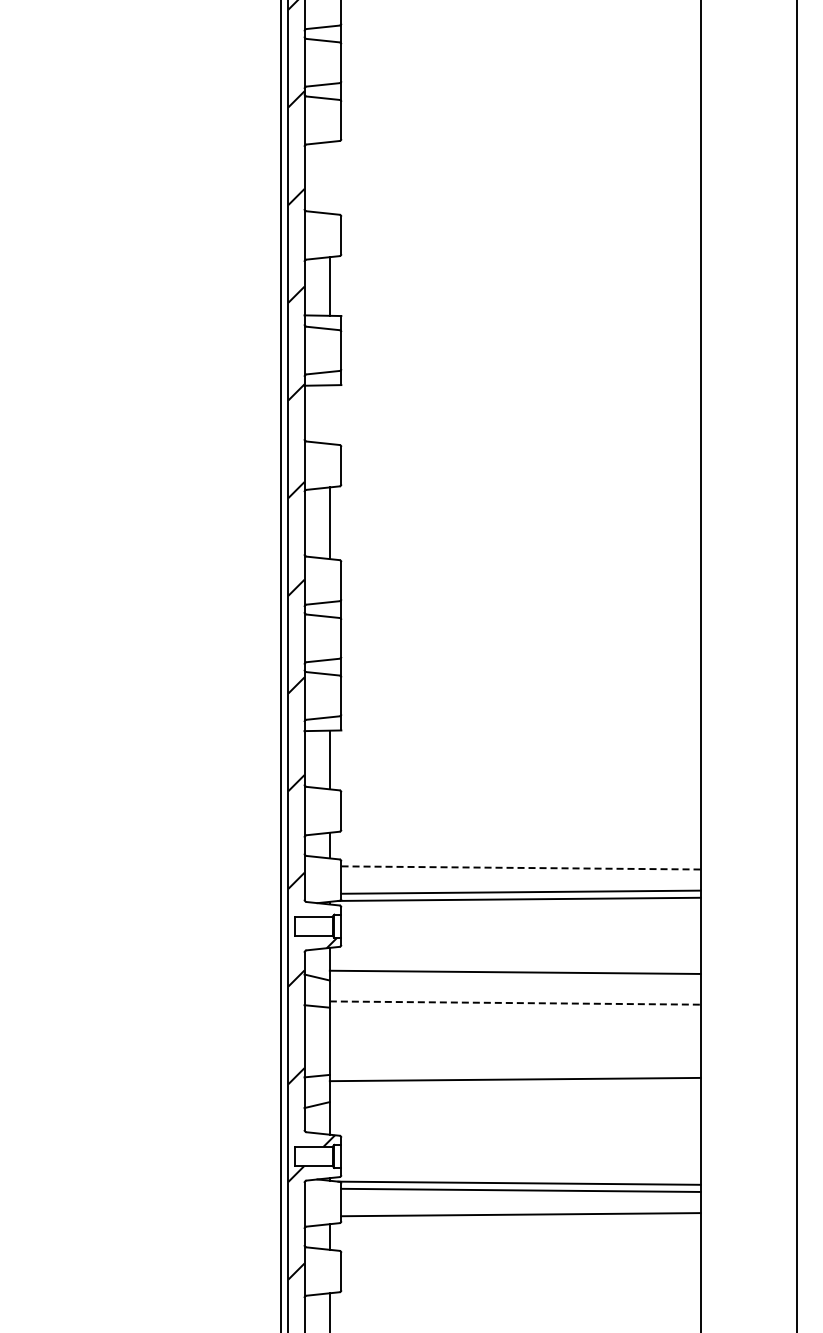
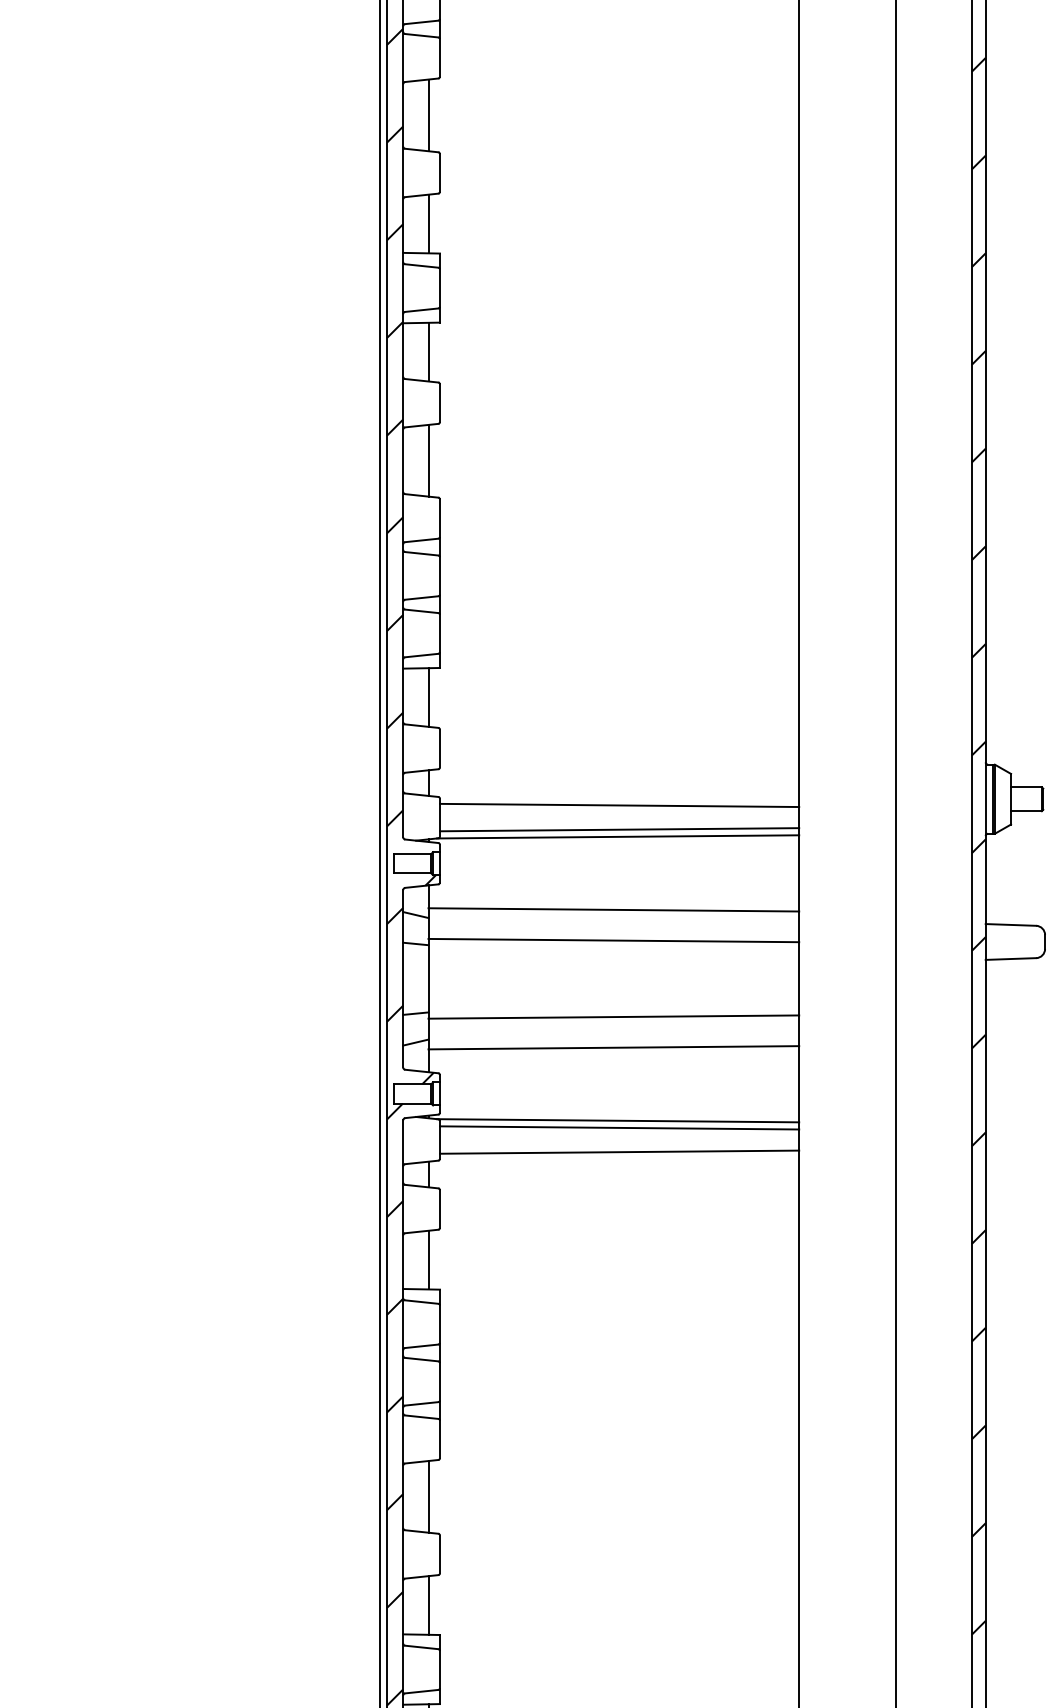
line: (329, 177) -> (428, 115), added
line: (329, 413) -> (428, 351), added
line: (520, 867) -> (619, 805), dashed -> solid
line: (515, 1002) -> (614, 940), dashed -> solid
line: (514, 1109) -> (613, 1047), added

